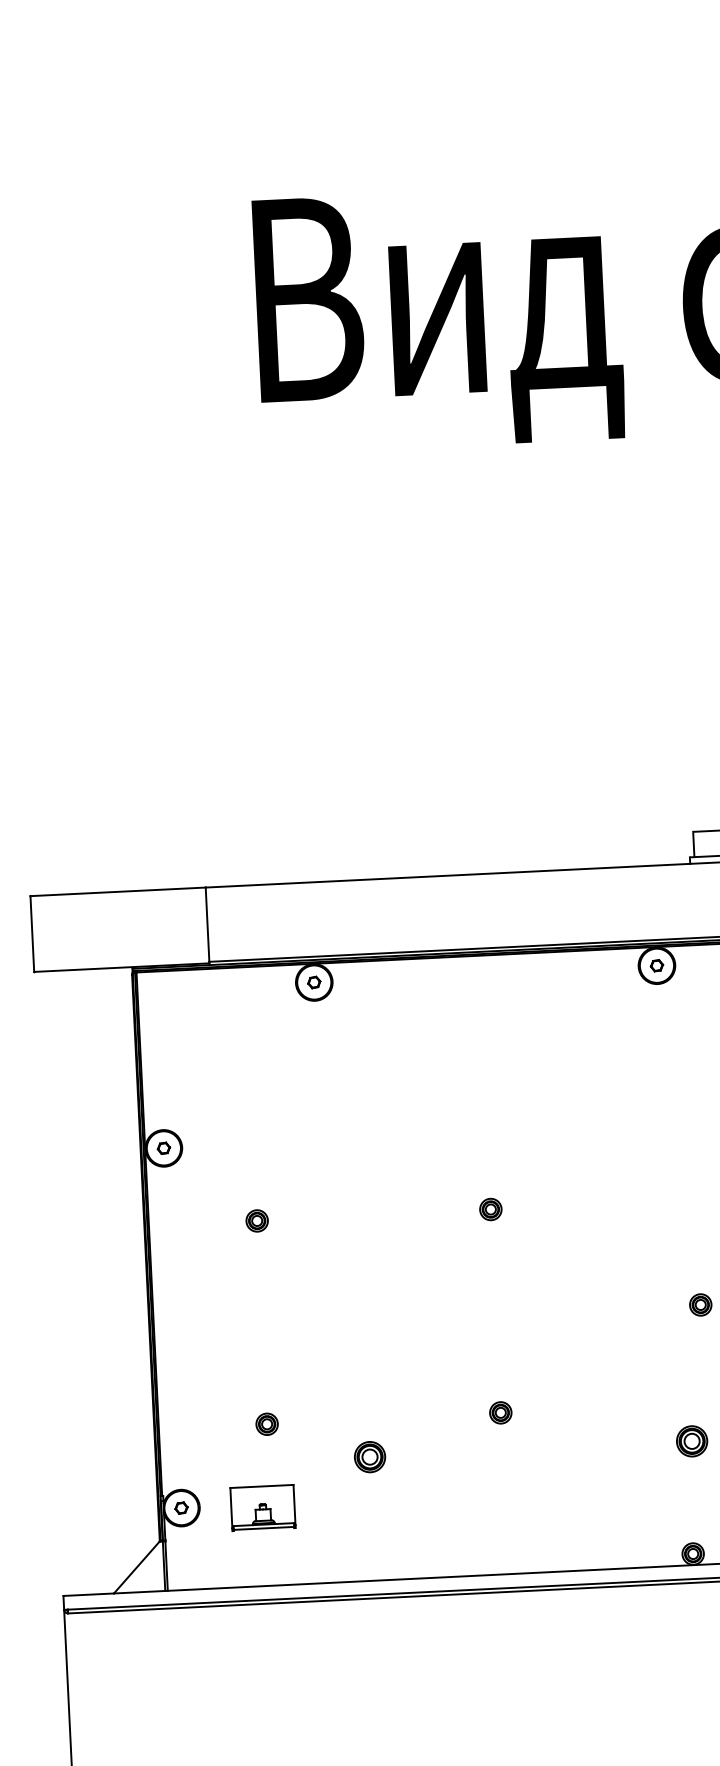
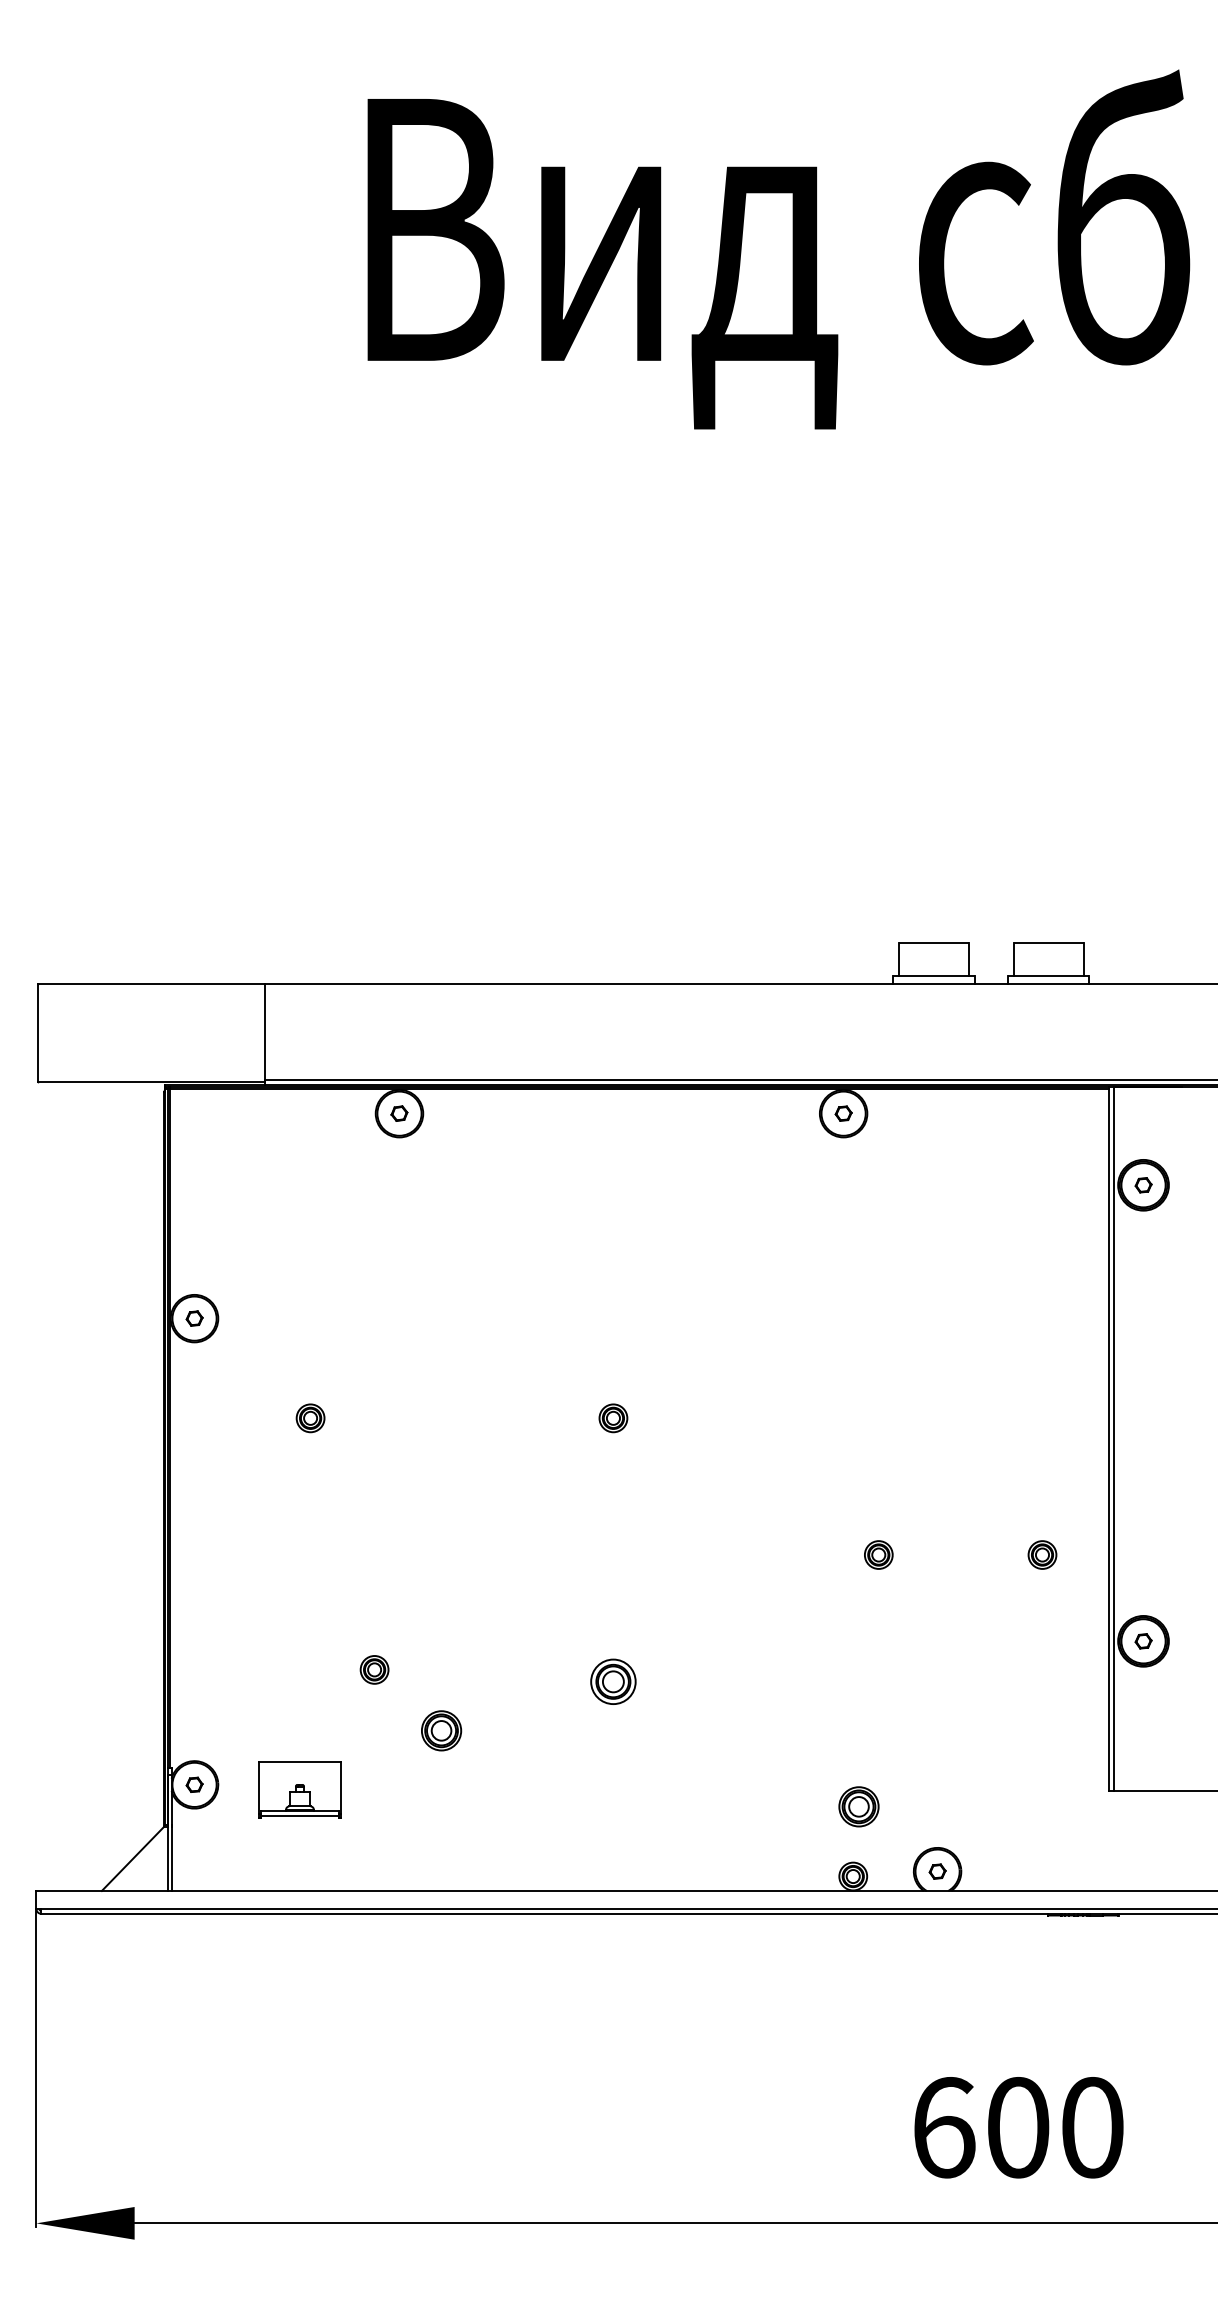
part: (500, 1412) -> (613, 1681), size x1.6
part: (267, 1424) -> (374, 1669), moved
part: (691, 1441) -> (858, 1806), moved

